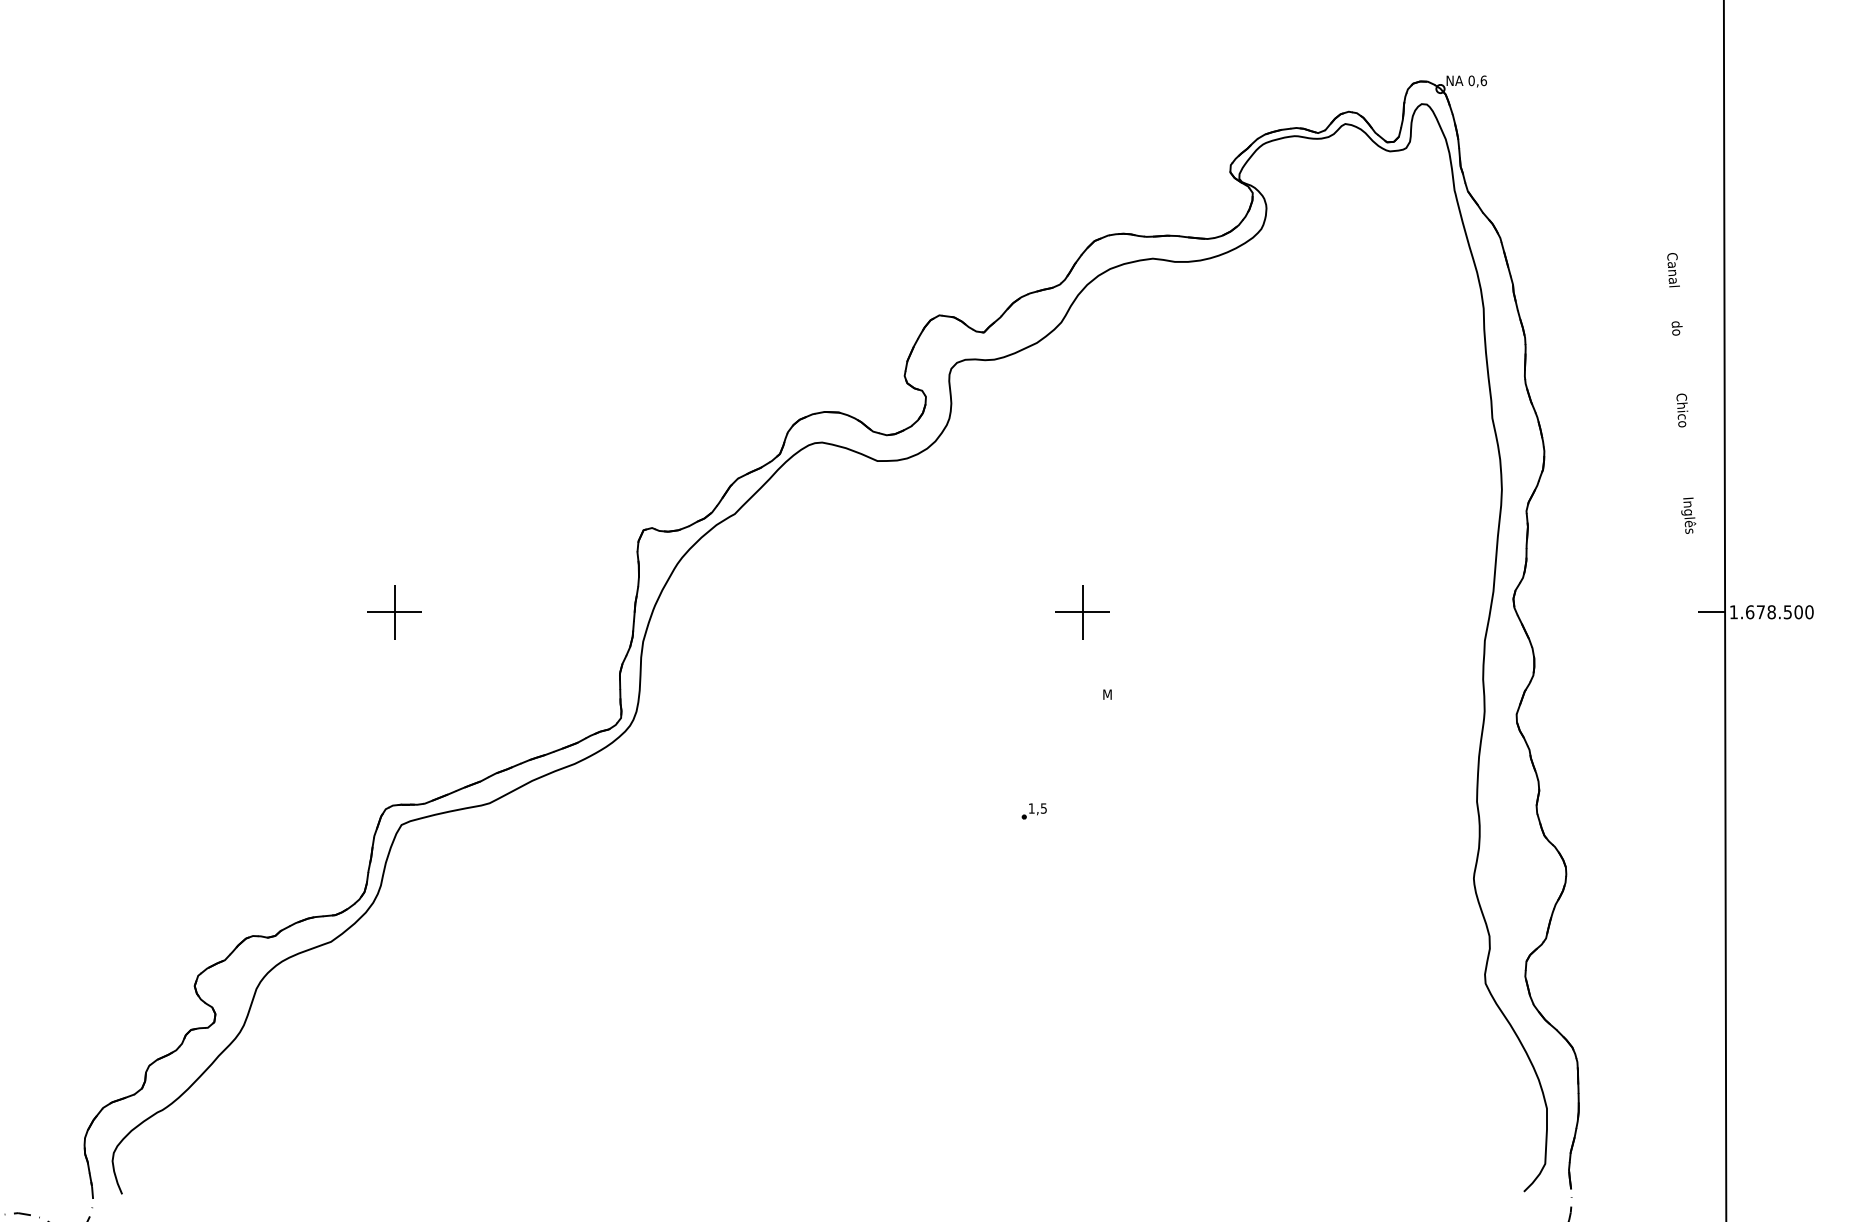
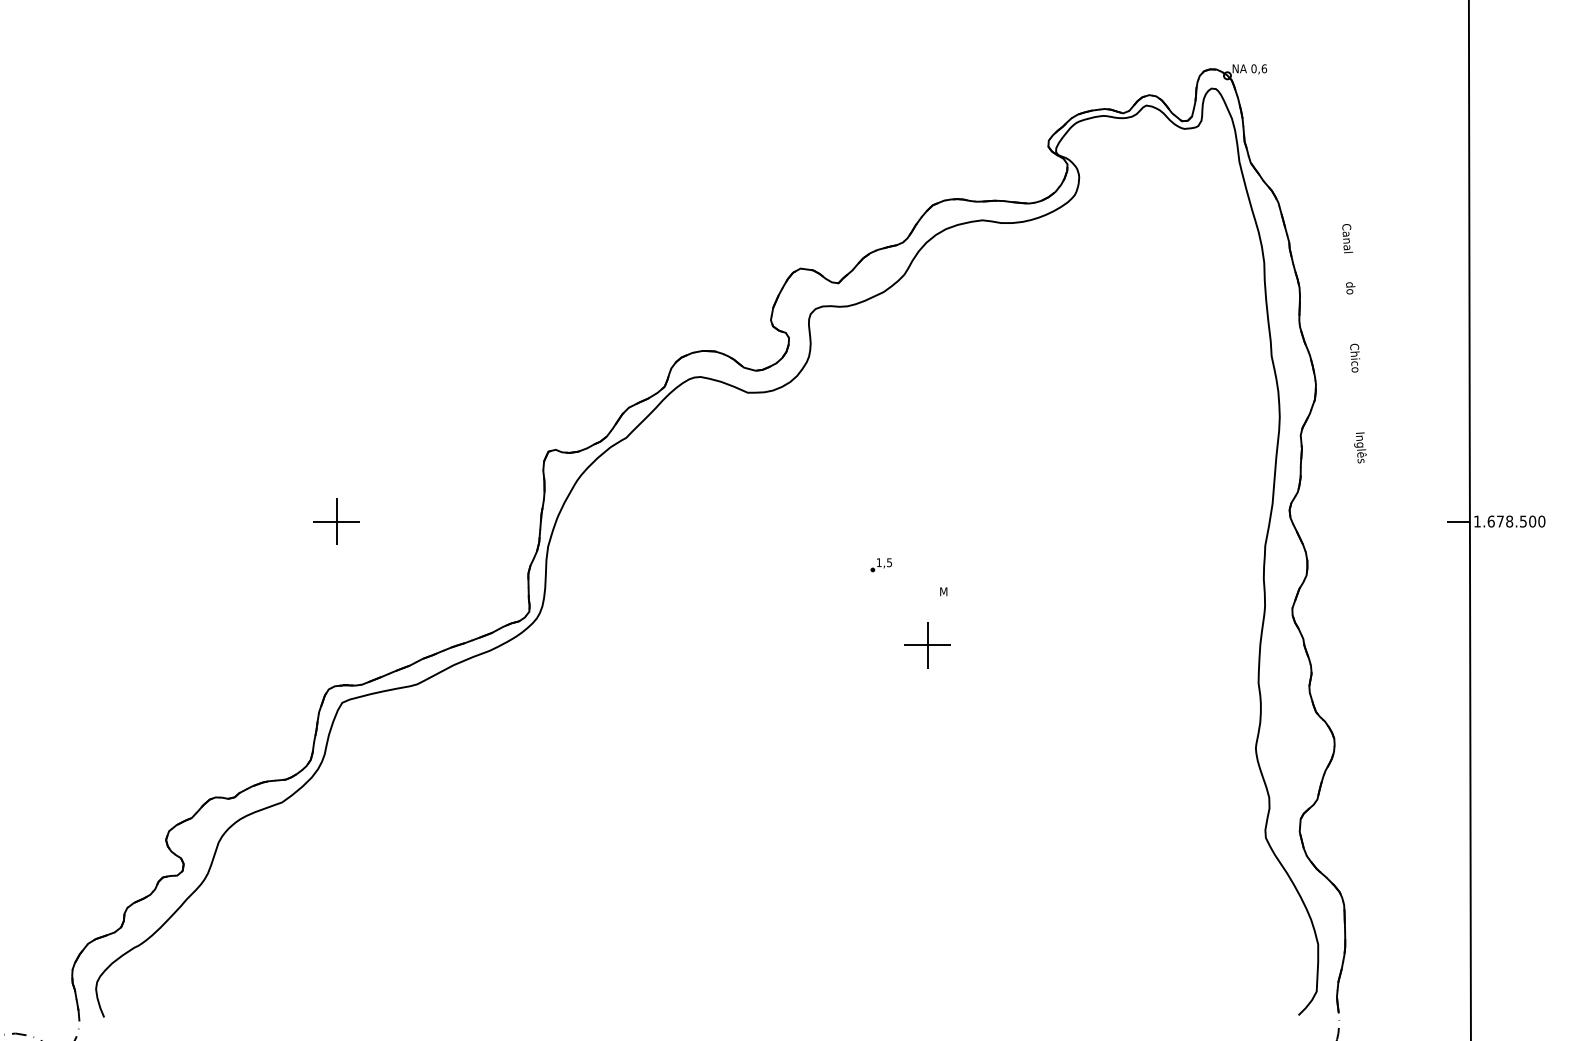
text: (1681, 393) -> (1354, 343), moved
part: (1082, 612) -> (927, 645), moved
part: (1033, 811) -> (880, 565), moved

